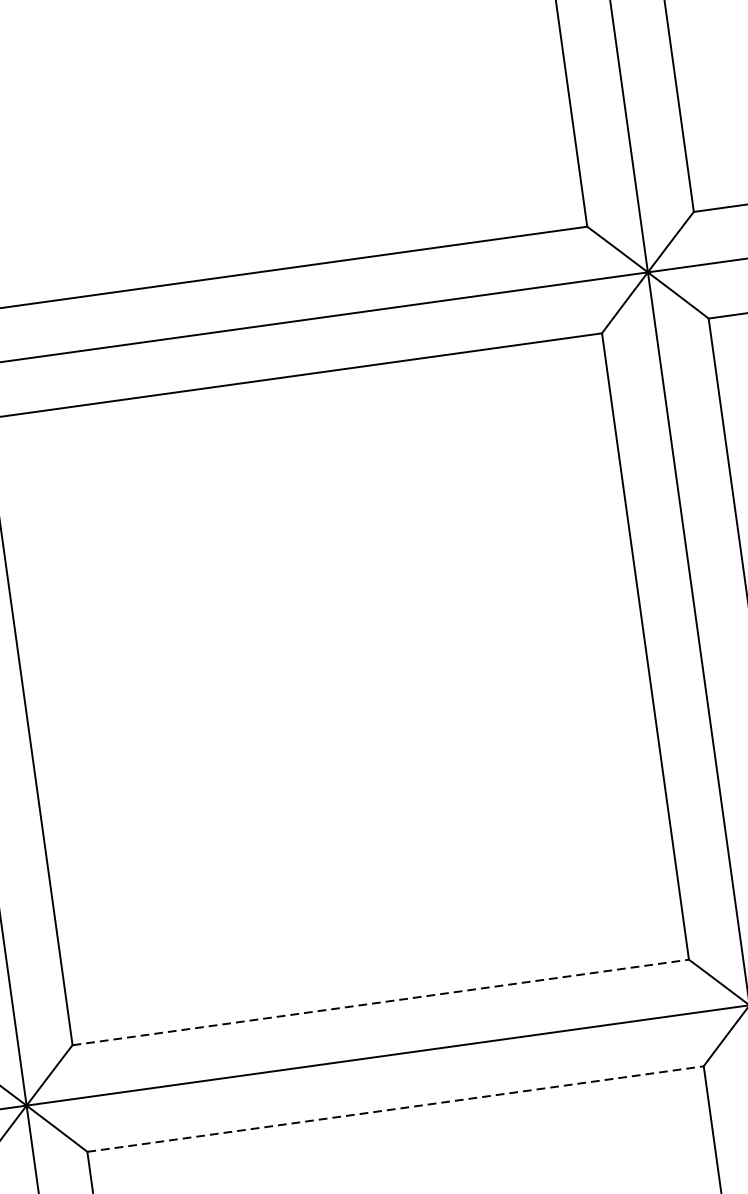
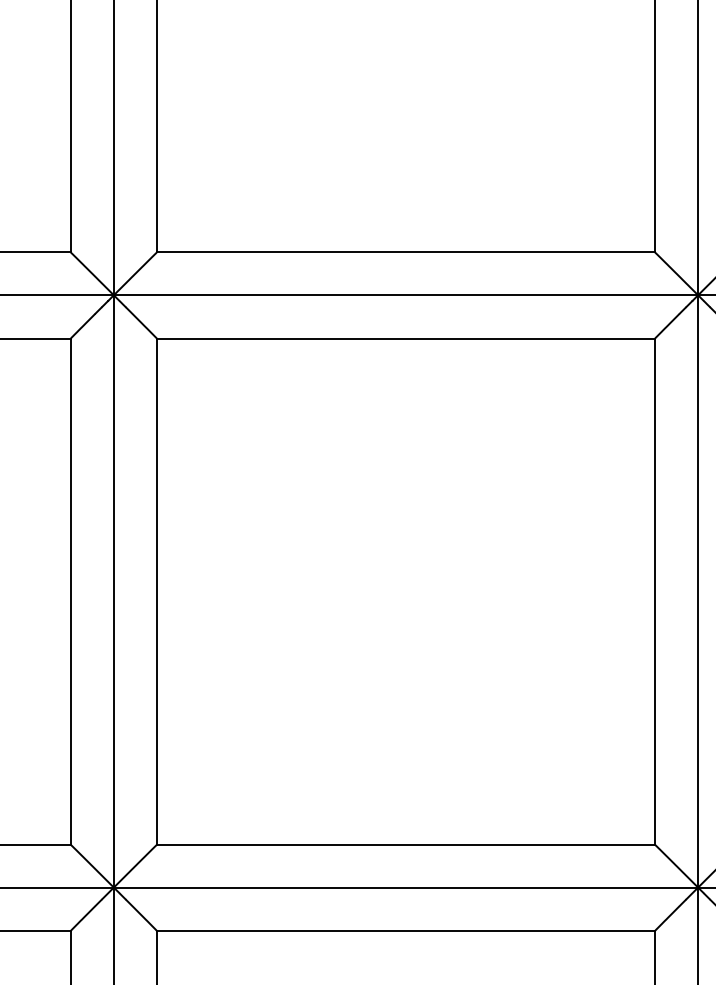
line: (381, 1002) -> (406, 844), dashed -> solid
line: (396, 1108) -> (406, 930), dashed -> solid

